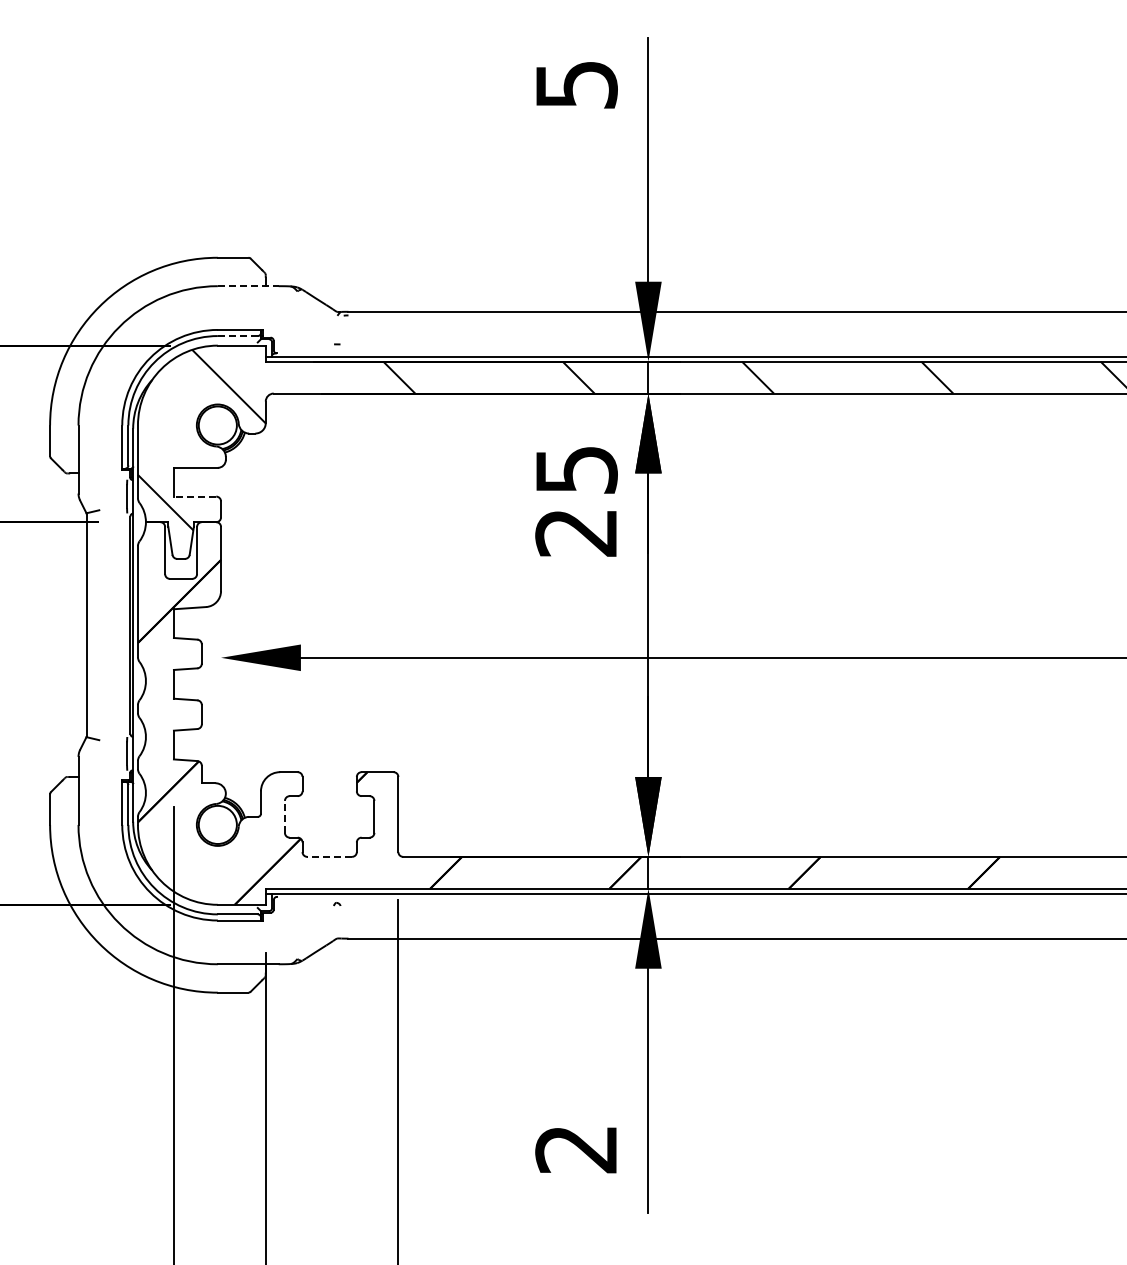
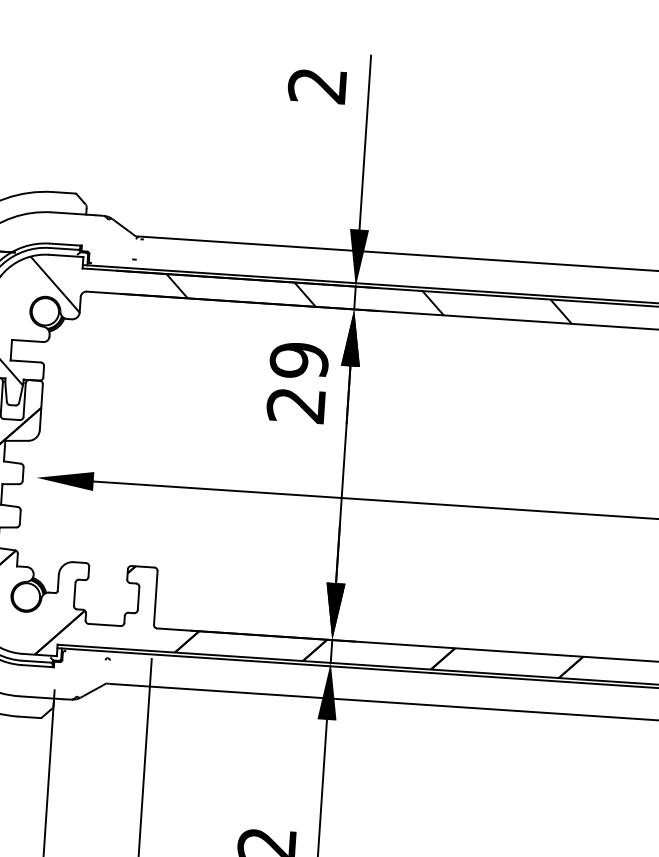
text: (576, 85) -> (317, 86), 5 -> 2
line: (248, 286) -> (73, 214), dashed -> solid
line: (237, 336) -> (63, 249), dashed -> solid
text: (576, 470) -> (299, 360), 25 -> 29
line: (194, 496) -> (25, 361), dashed -> solid
line: (284, 816) -> (74, 594), dashed -> solid
line: (329, 856) -> (104, 624), dashed -> solid

